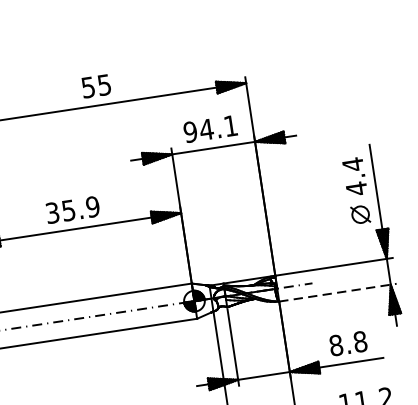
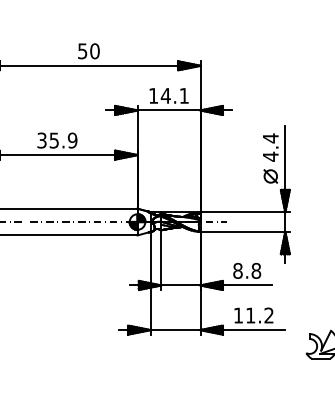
text: (103, 85) -> (94, 51), 55 -> 50
text: (190, 131) -> (153, 95), 94.1 -> 14.1
line: (338, 292) -> (245, 231), dashed -> solid

